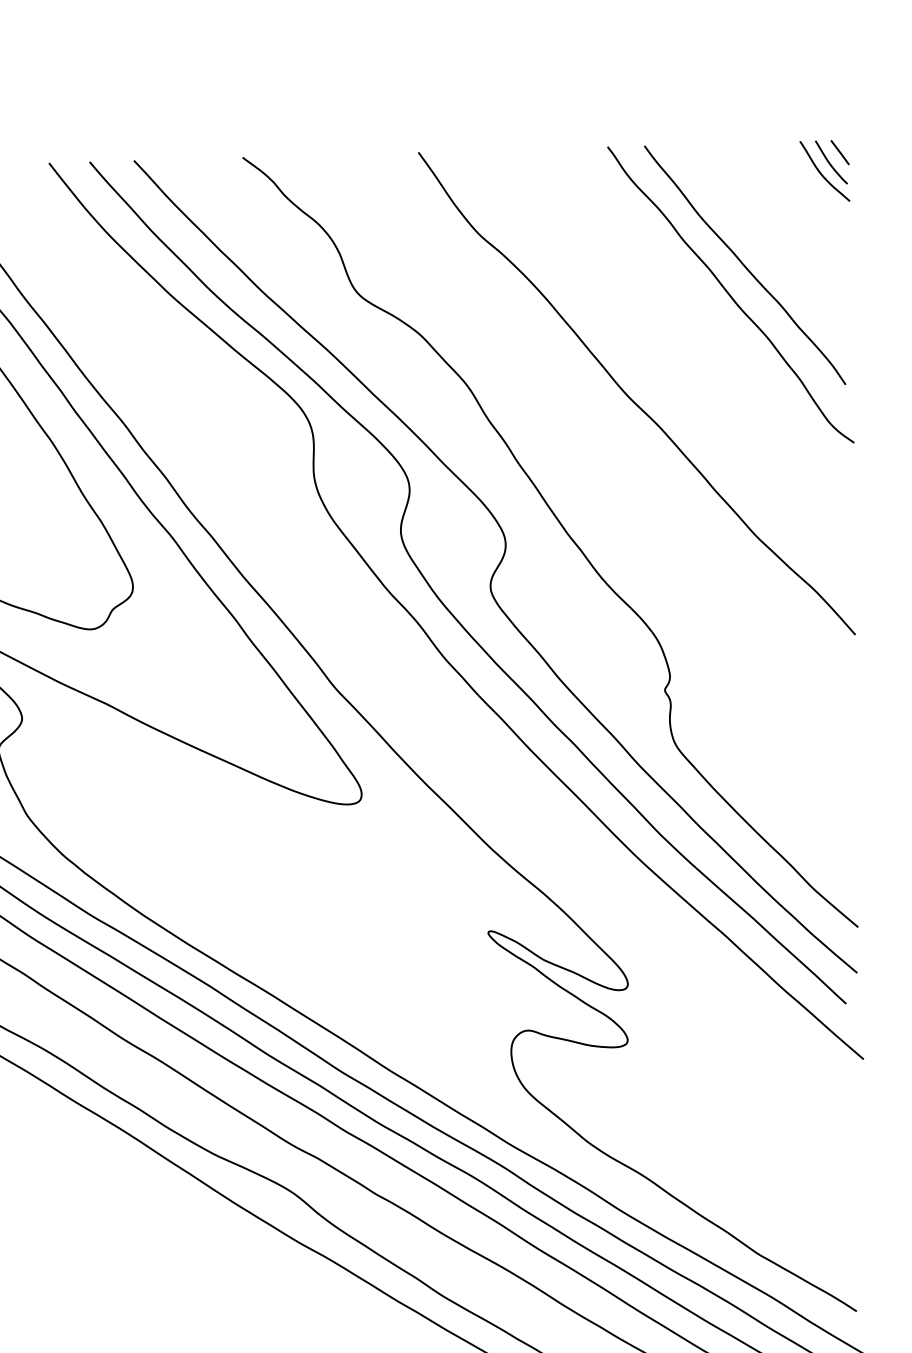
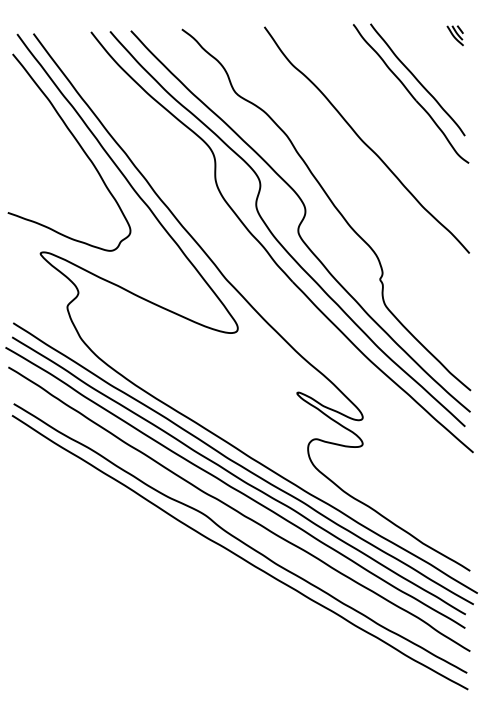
part: (825, 170) -> (455, 35), size x0.7

